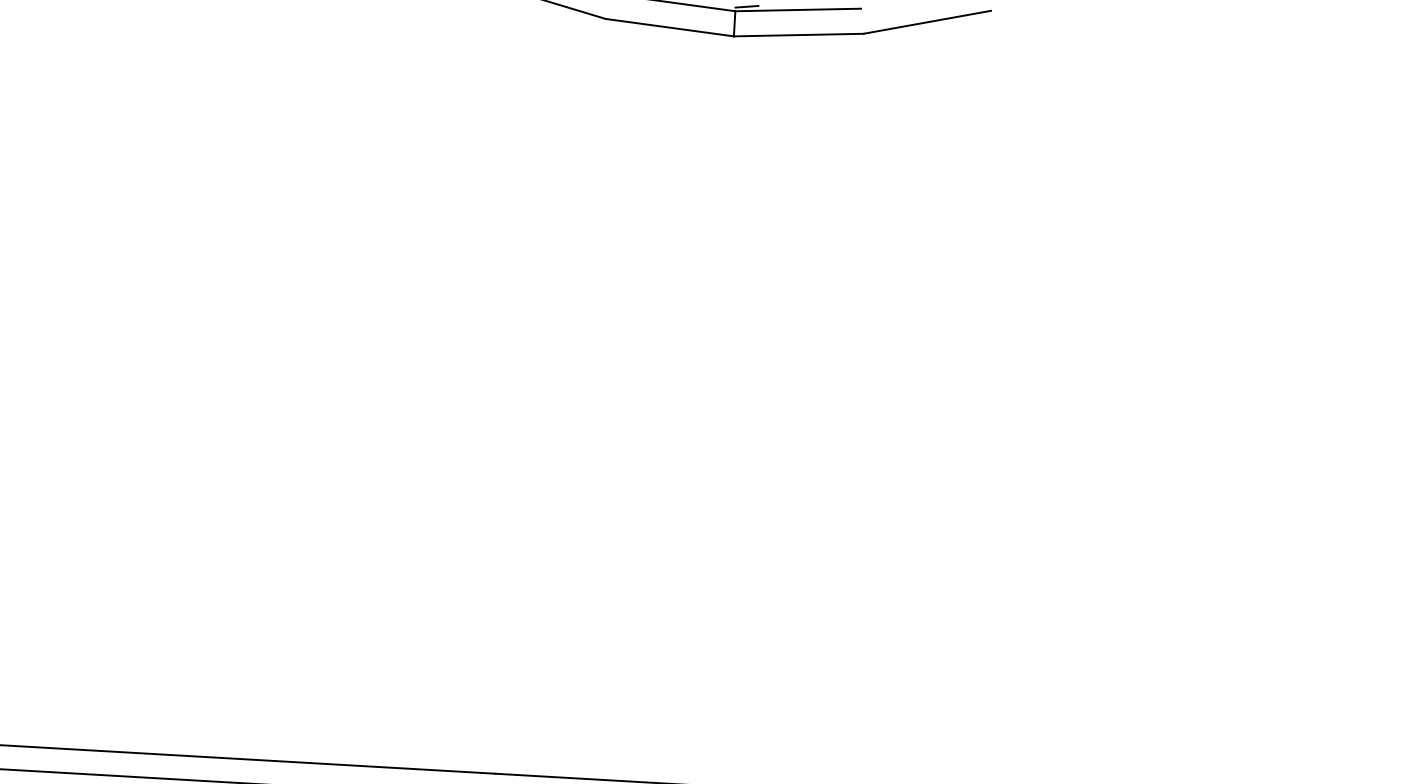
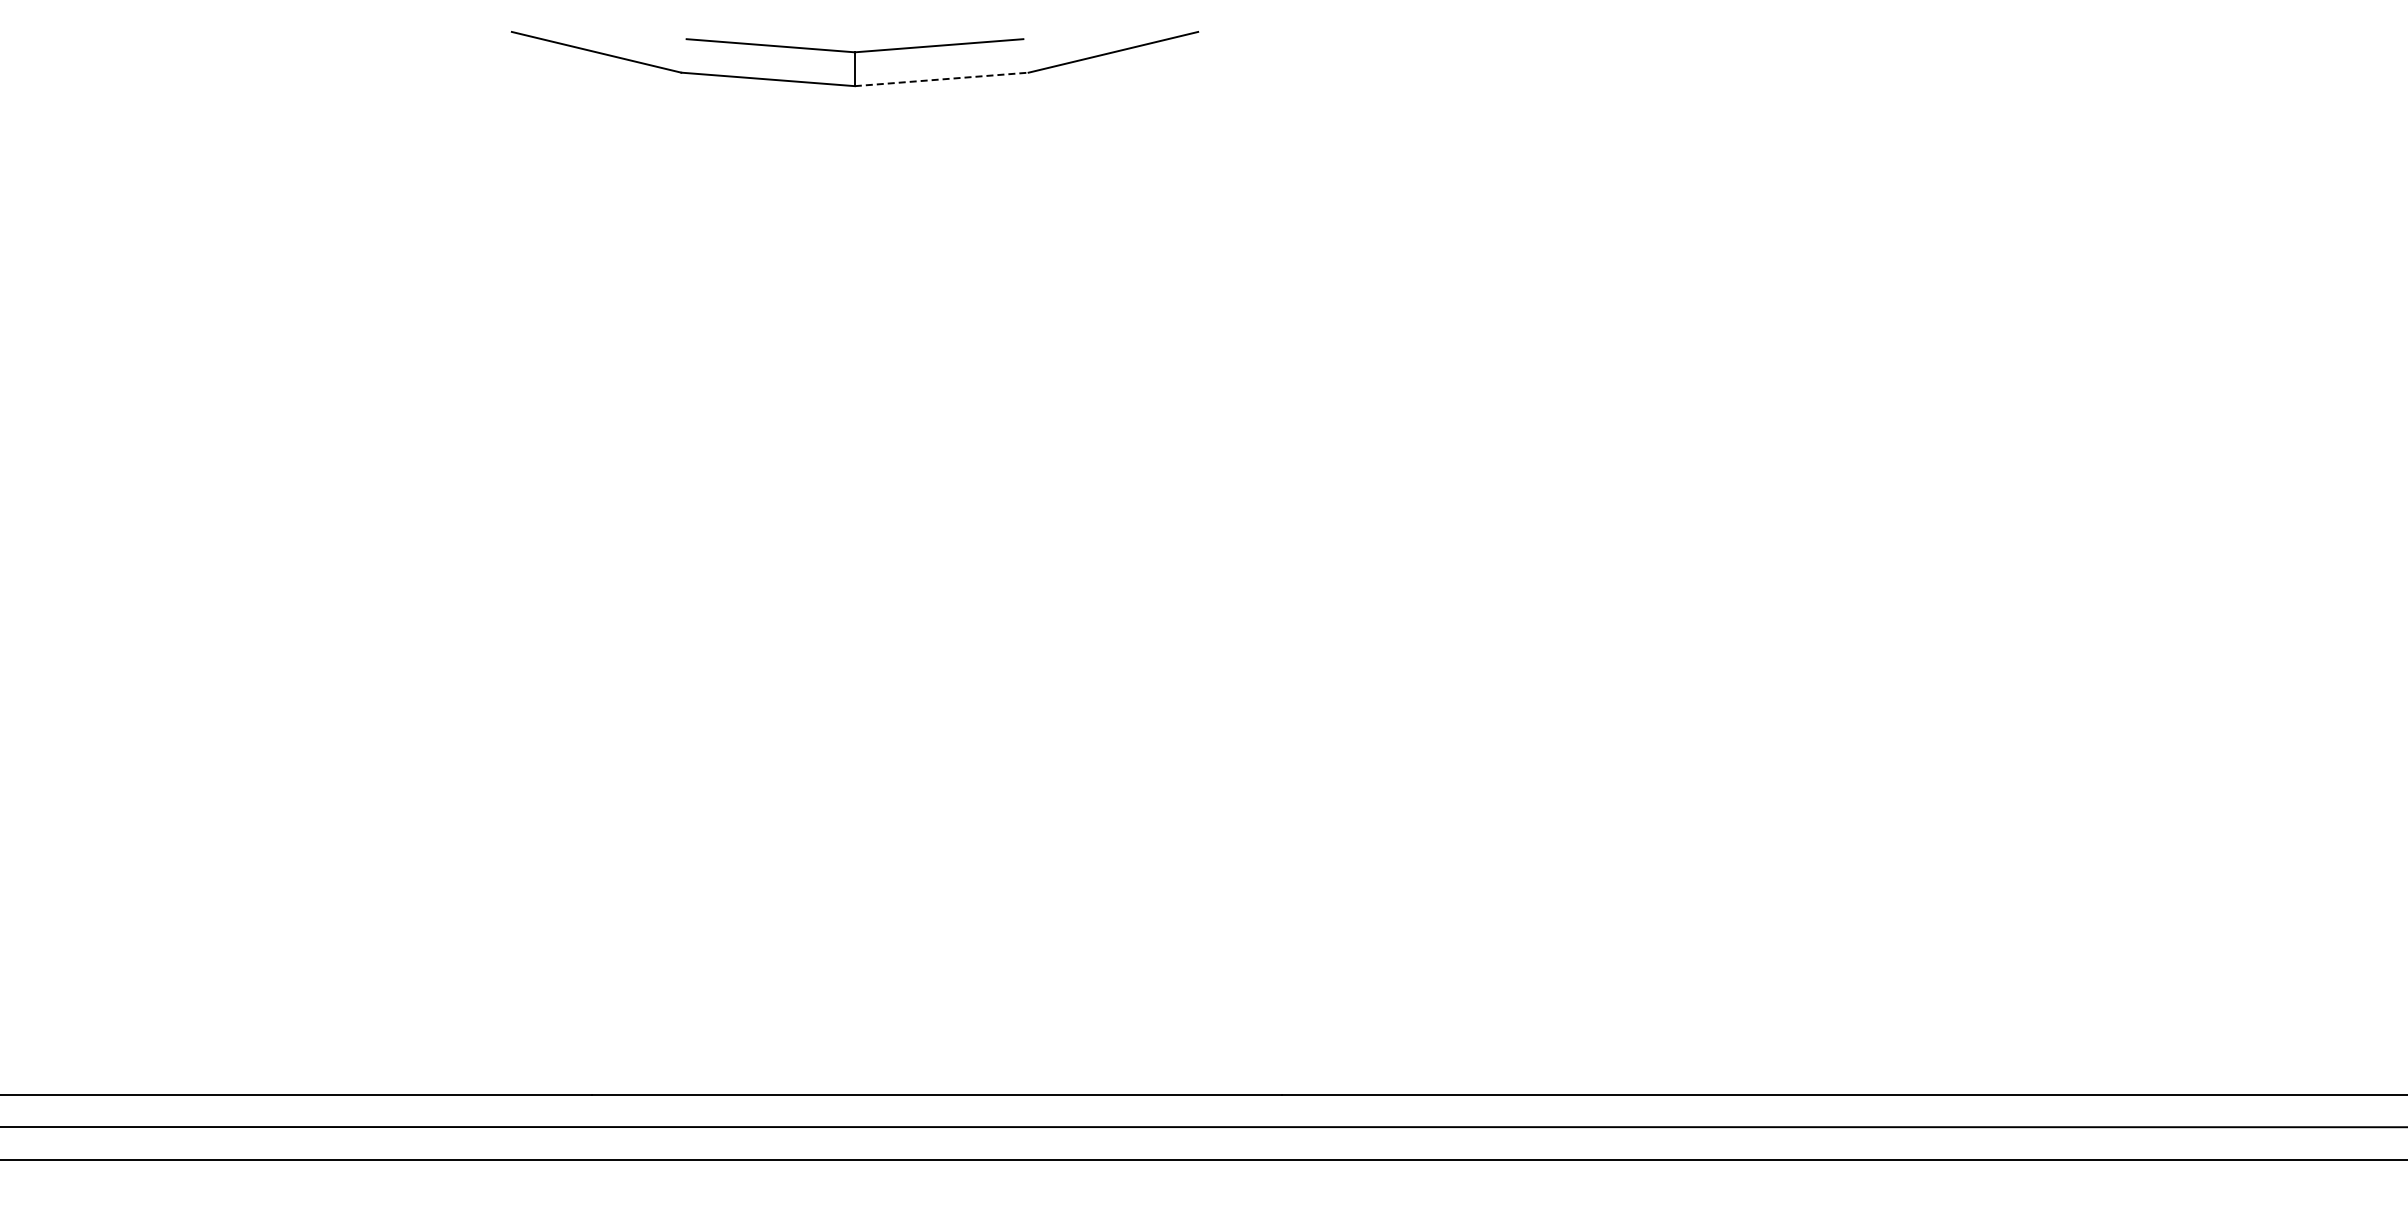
line: (746, 6) -> (869, 45), removed
line: (799, 35) -> (942, 79), solid -> dashed

